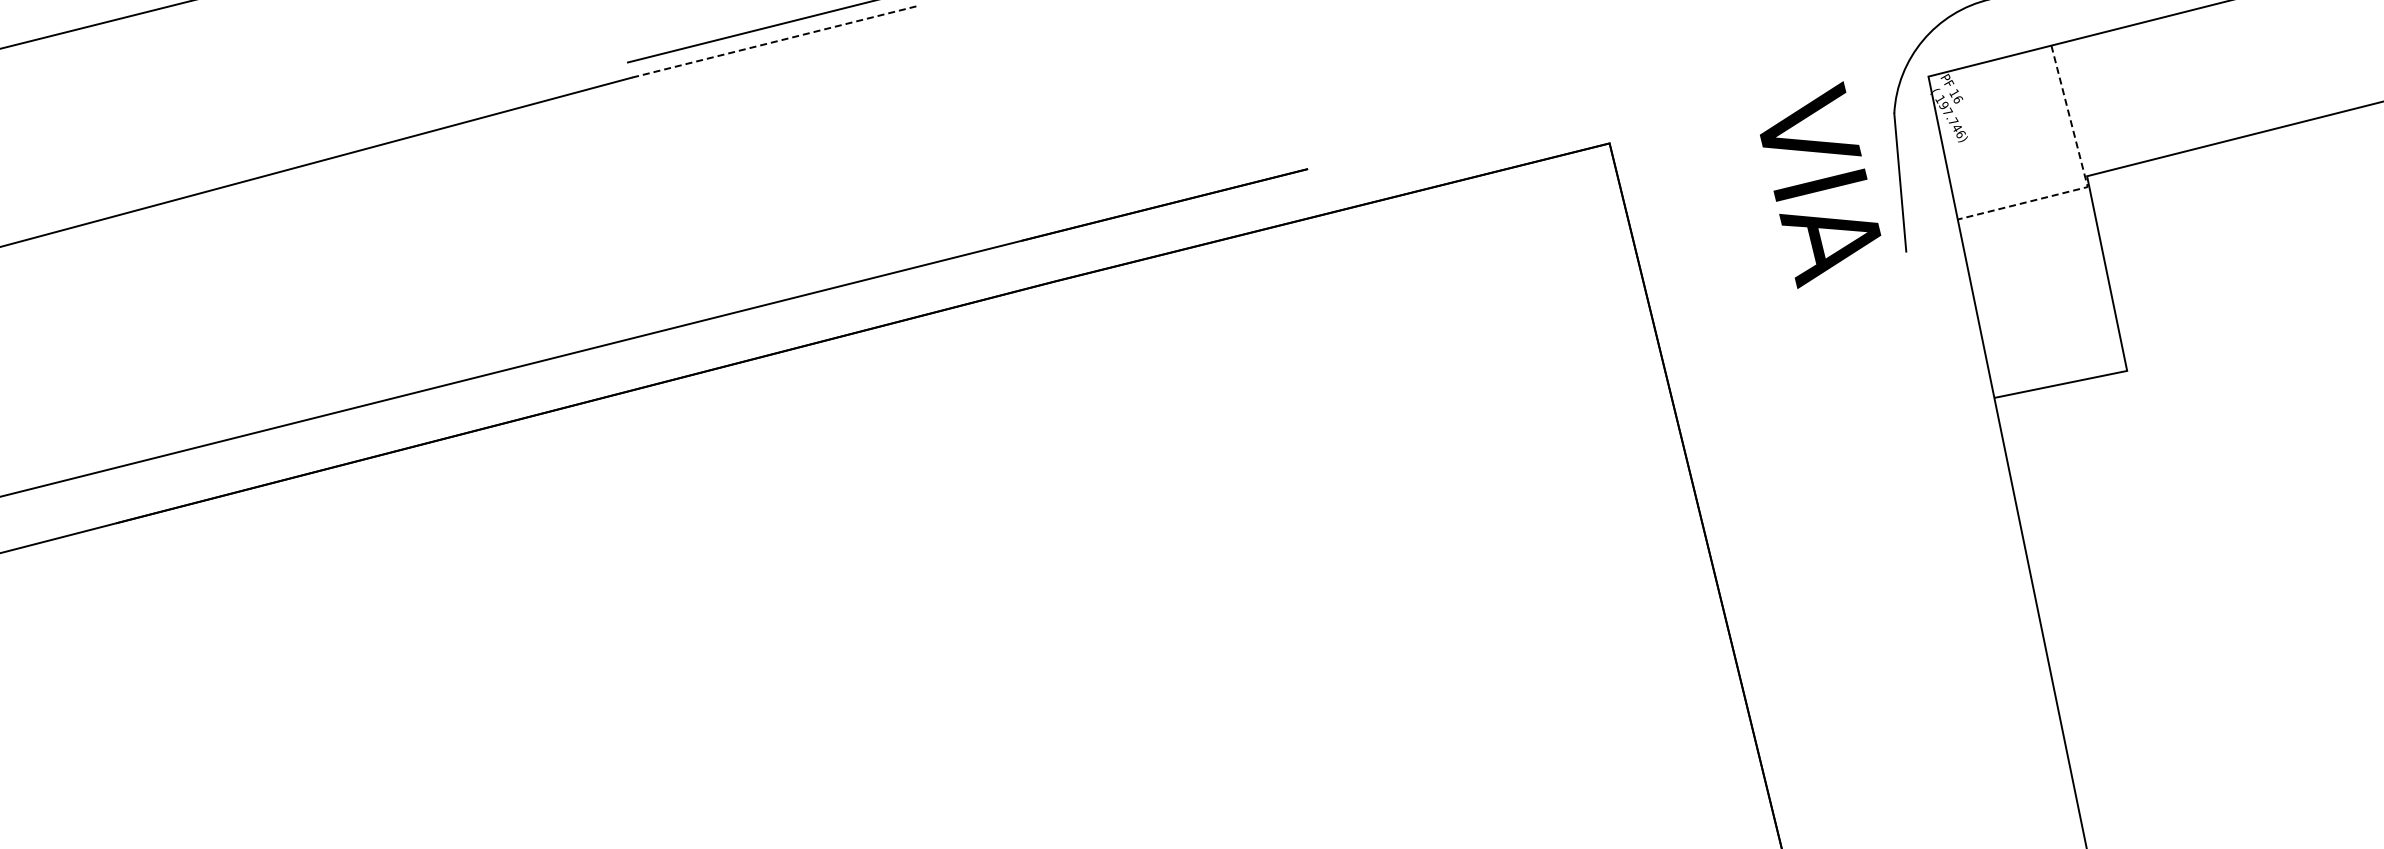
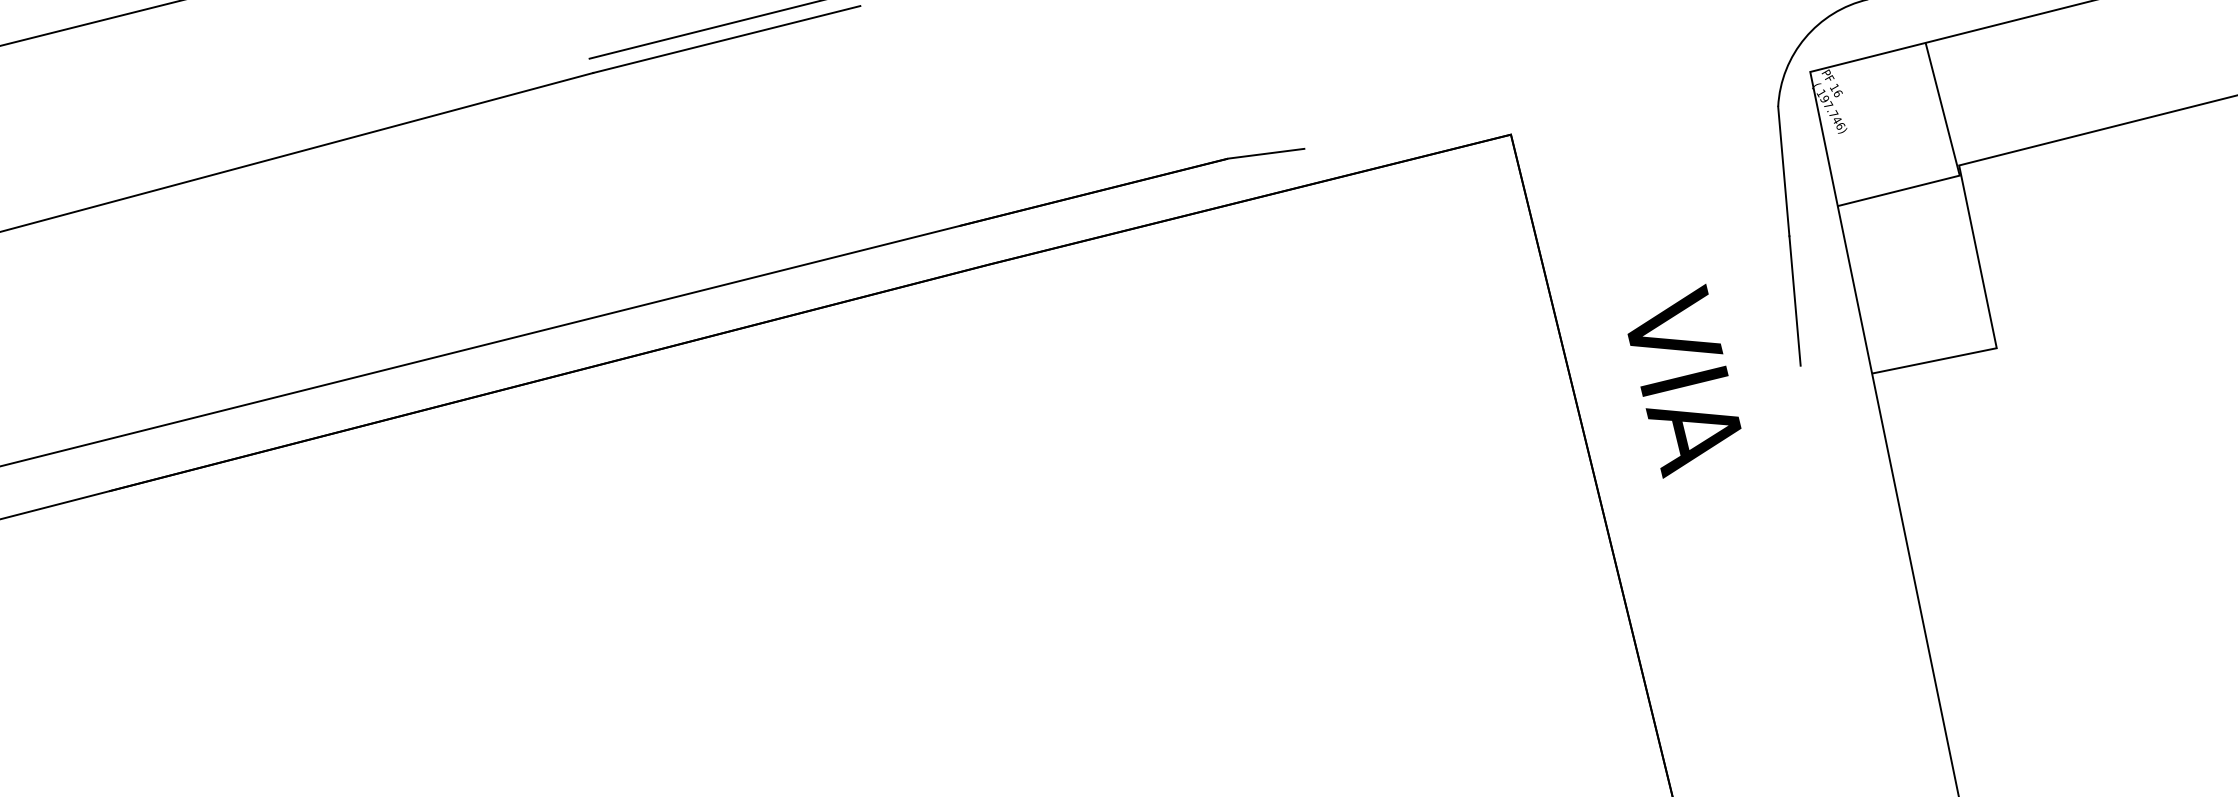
line: (774, 42) -> (727, 39), dashed -> solid
line: (1348, 163) -> (1265, 153), added
line: (2086, 182) -> (1958, 171), dashed -> solid
text: (1820, 184) -> (1684, 380), moved
line: (1912, 320) -> (1795, 300), added

